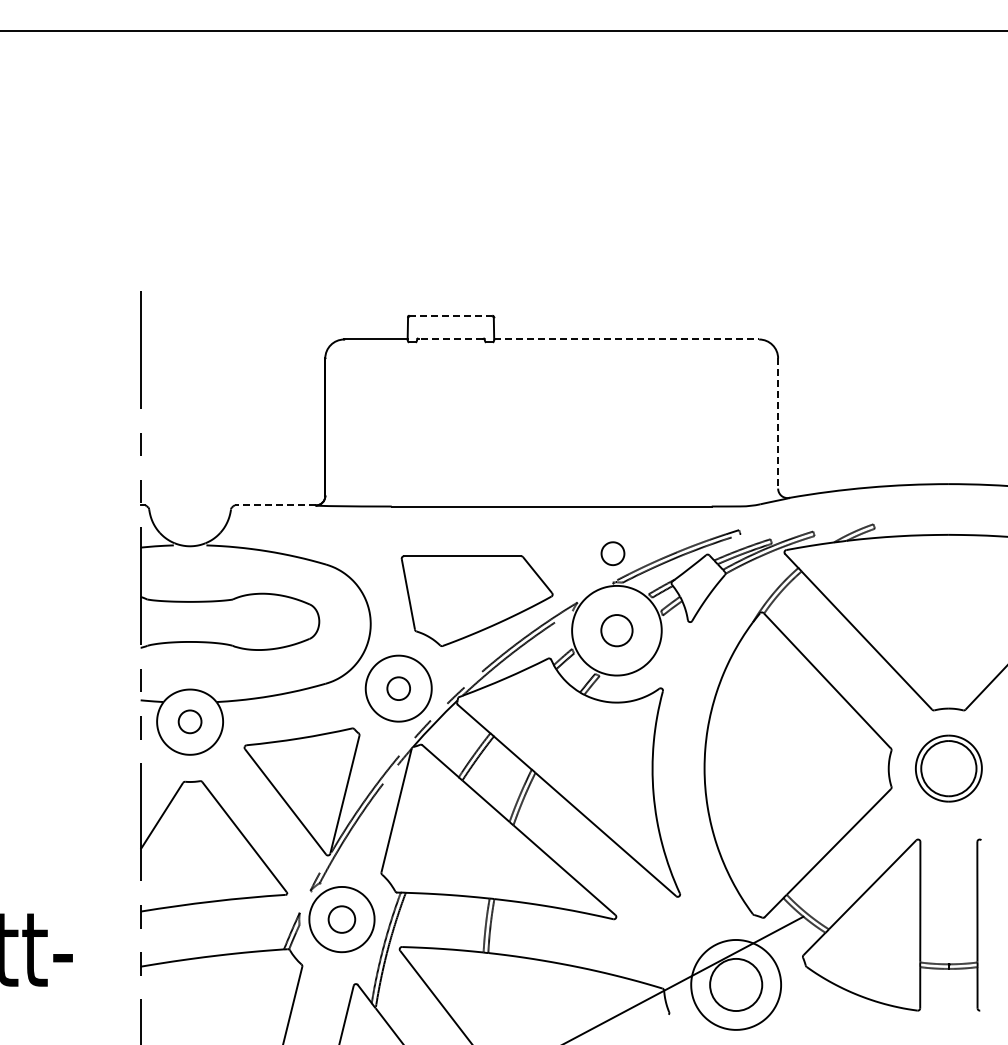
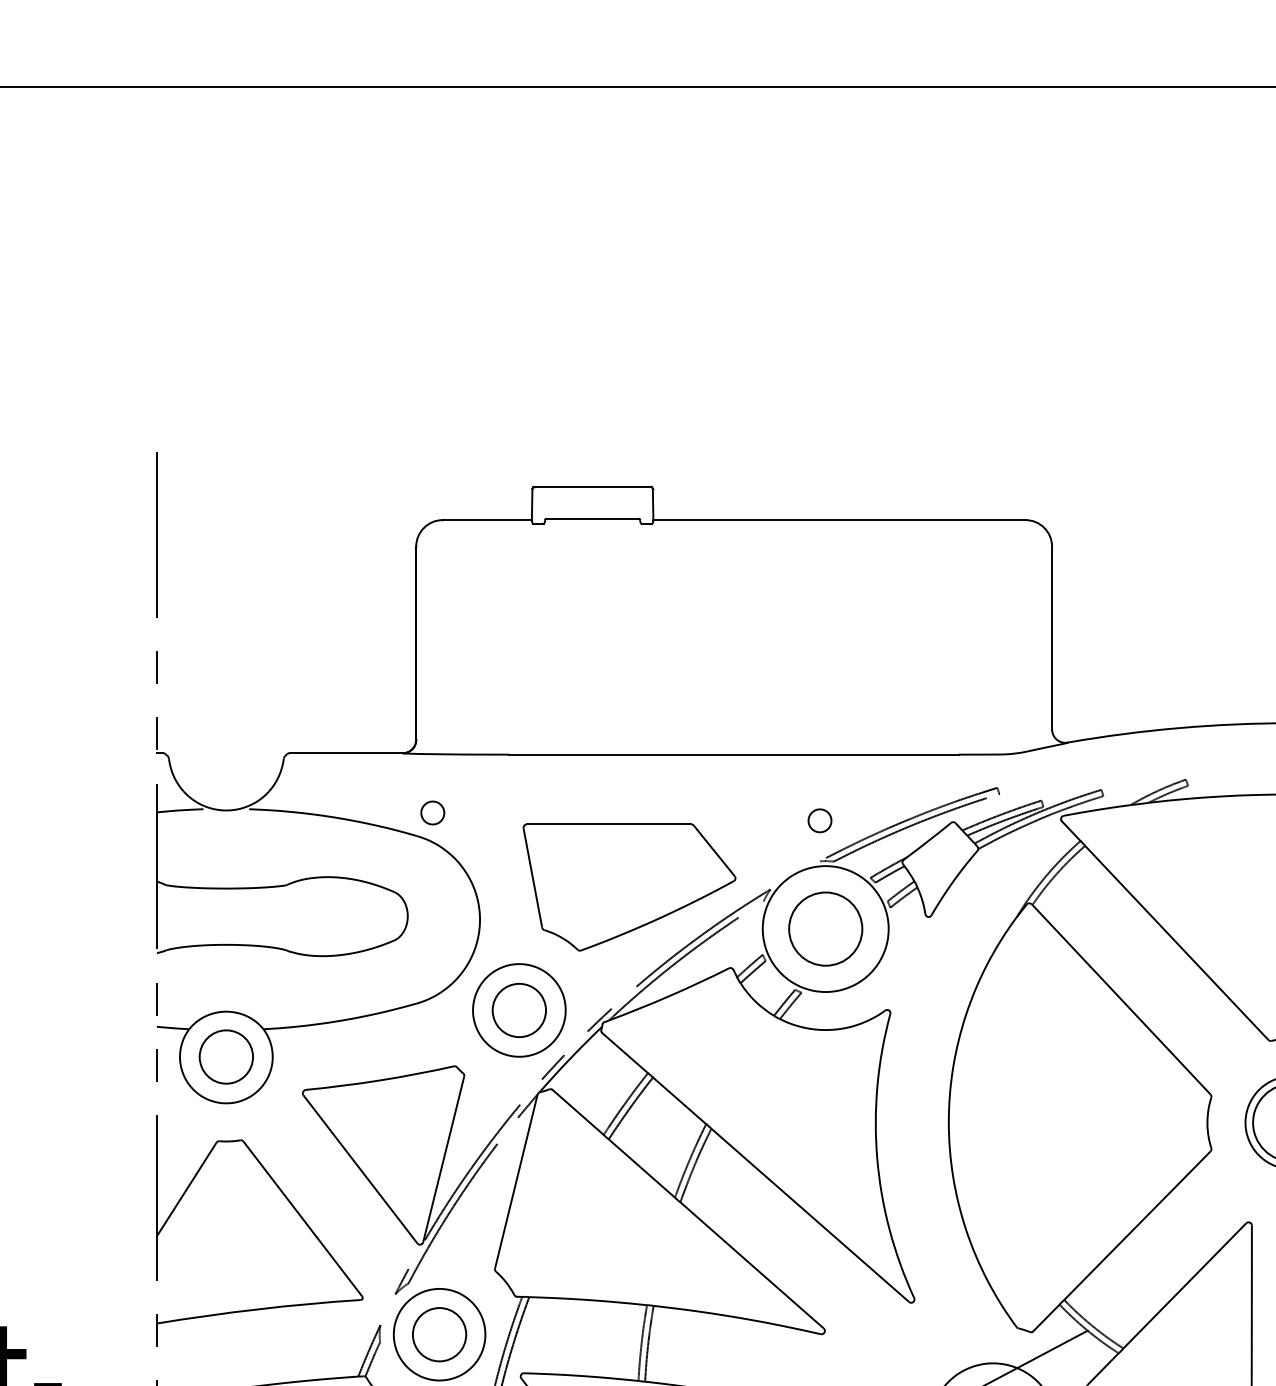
line: (450, 315) -> (592, 486), dashed -> solid
line: (450, 338) -> (592, 518), dashed -> solid
line: (627, 339) -> (840, 520), dashed -> solid
line: (778, 424) -> (1052, 639), dashed -> solid
line: (274, 505) -> (344, 753), dashed -> solid
part: (337, 548) -> (433, 813), added
part: (612, 553) -> (819, 820), size x0.71
circle: (616, 630) -> (825, 928), size x1.67
circle: (398, 688) -> (518, 1010), size x1.67
circle: (190, 721) -> (226, 1056), size x1.67
circle: (341, 919) -> (438, 1334), size x1.43

